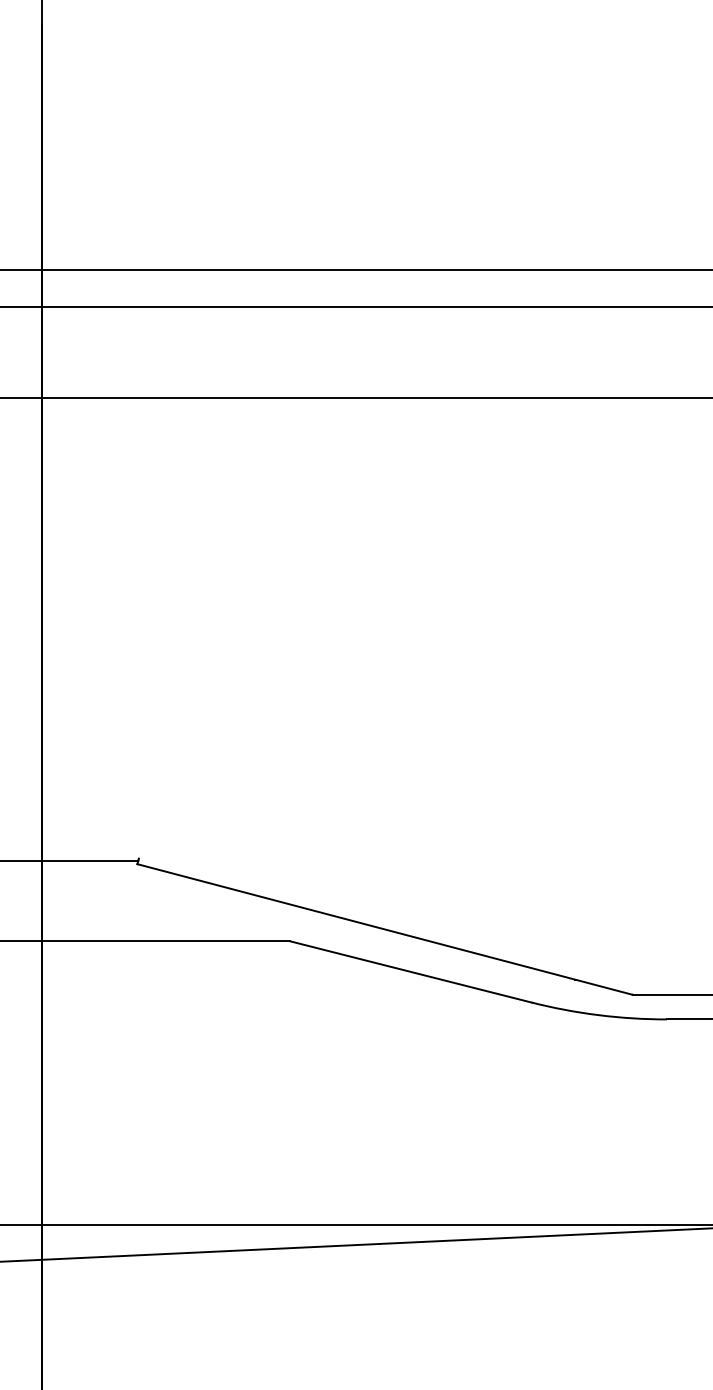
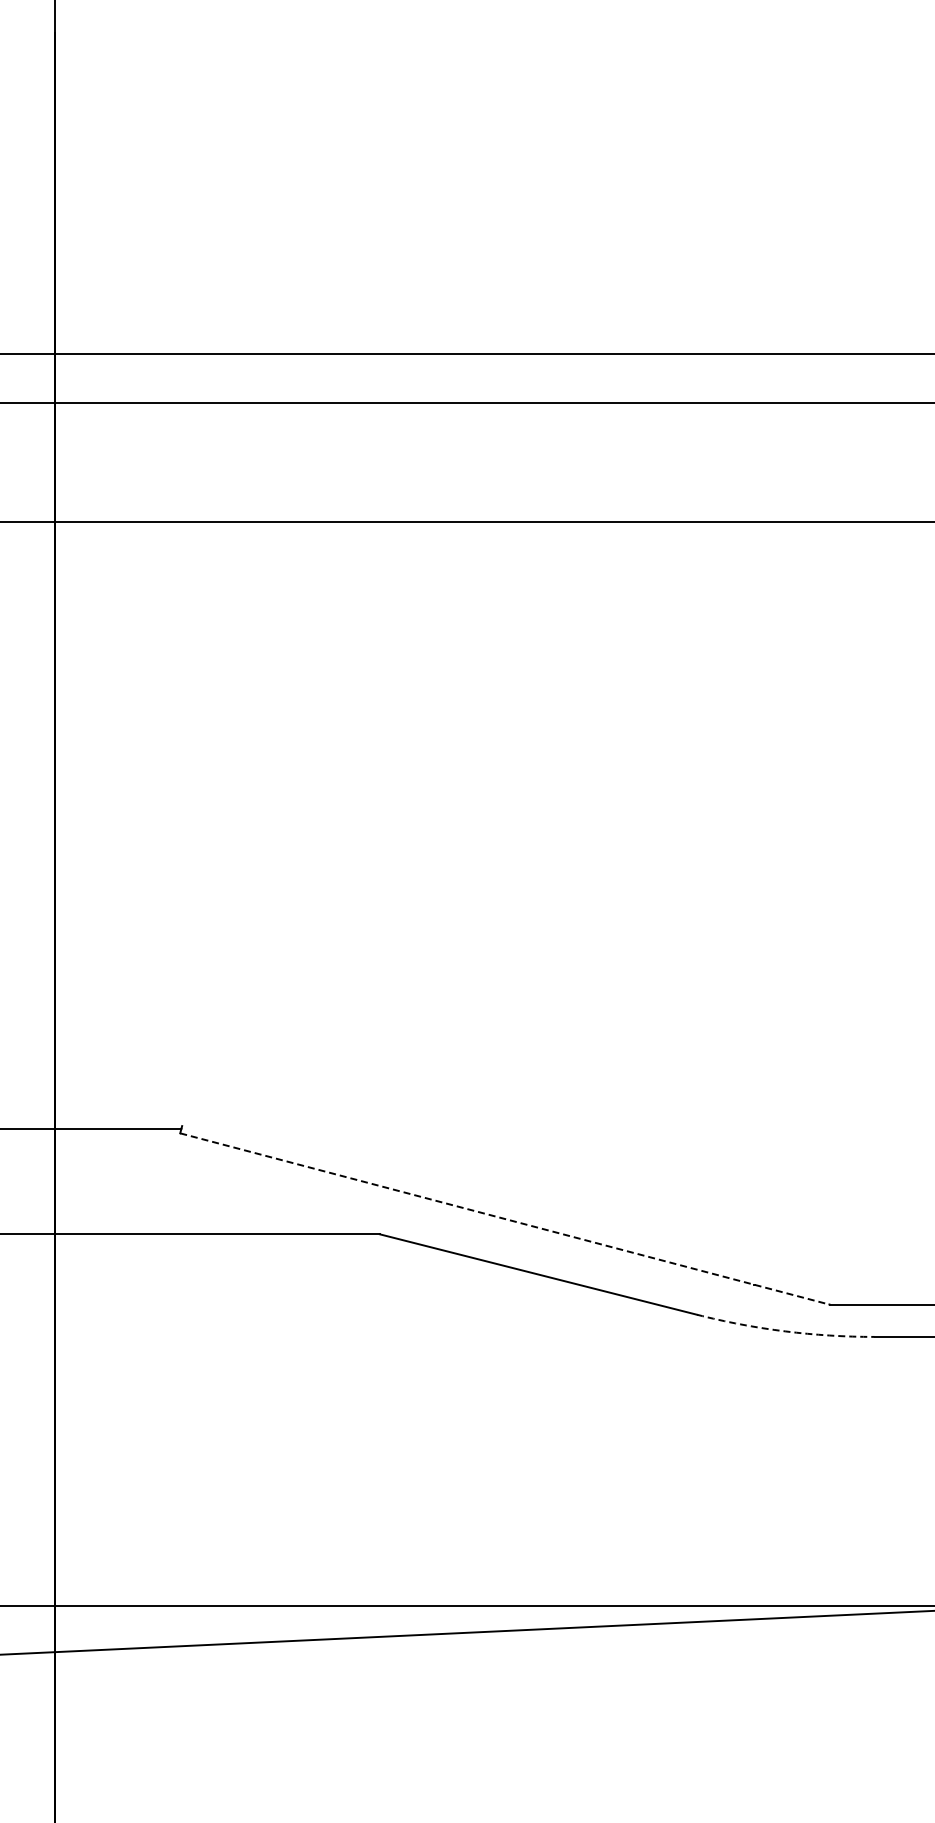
line: (384, 929) -> (504, 1218), solid -> dashed
arc: (599, 1015) -> (785, 1331), solid -> dashed

